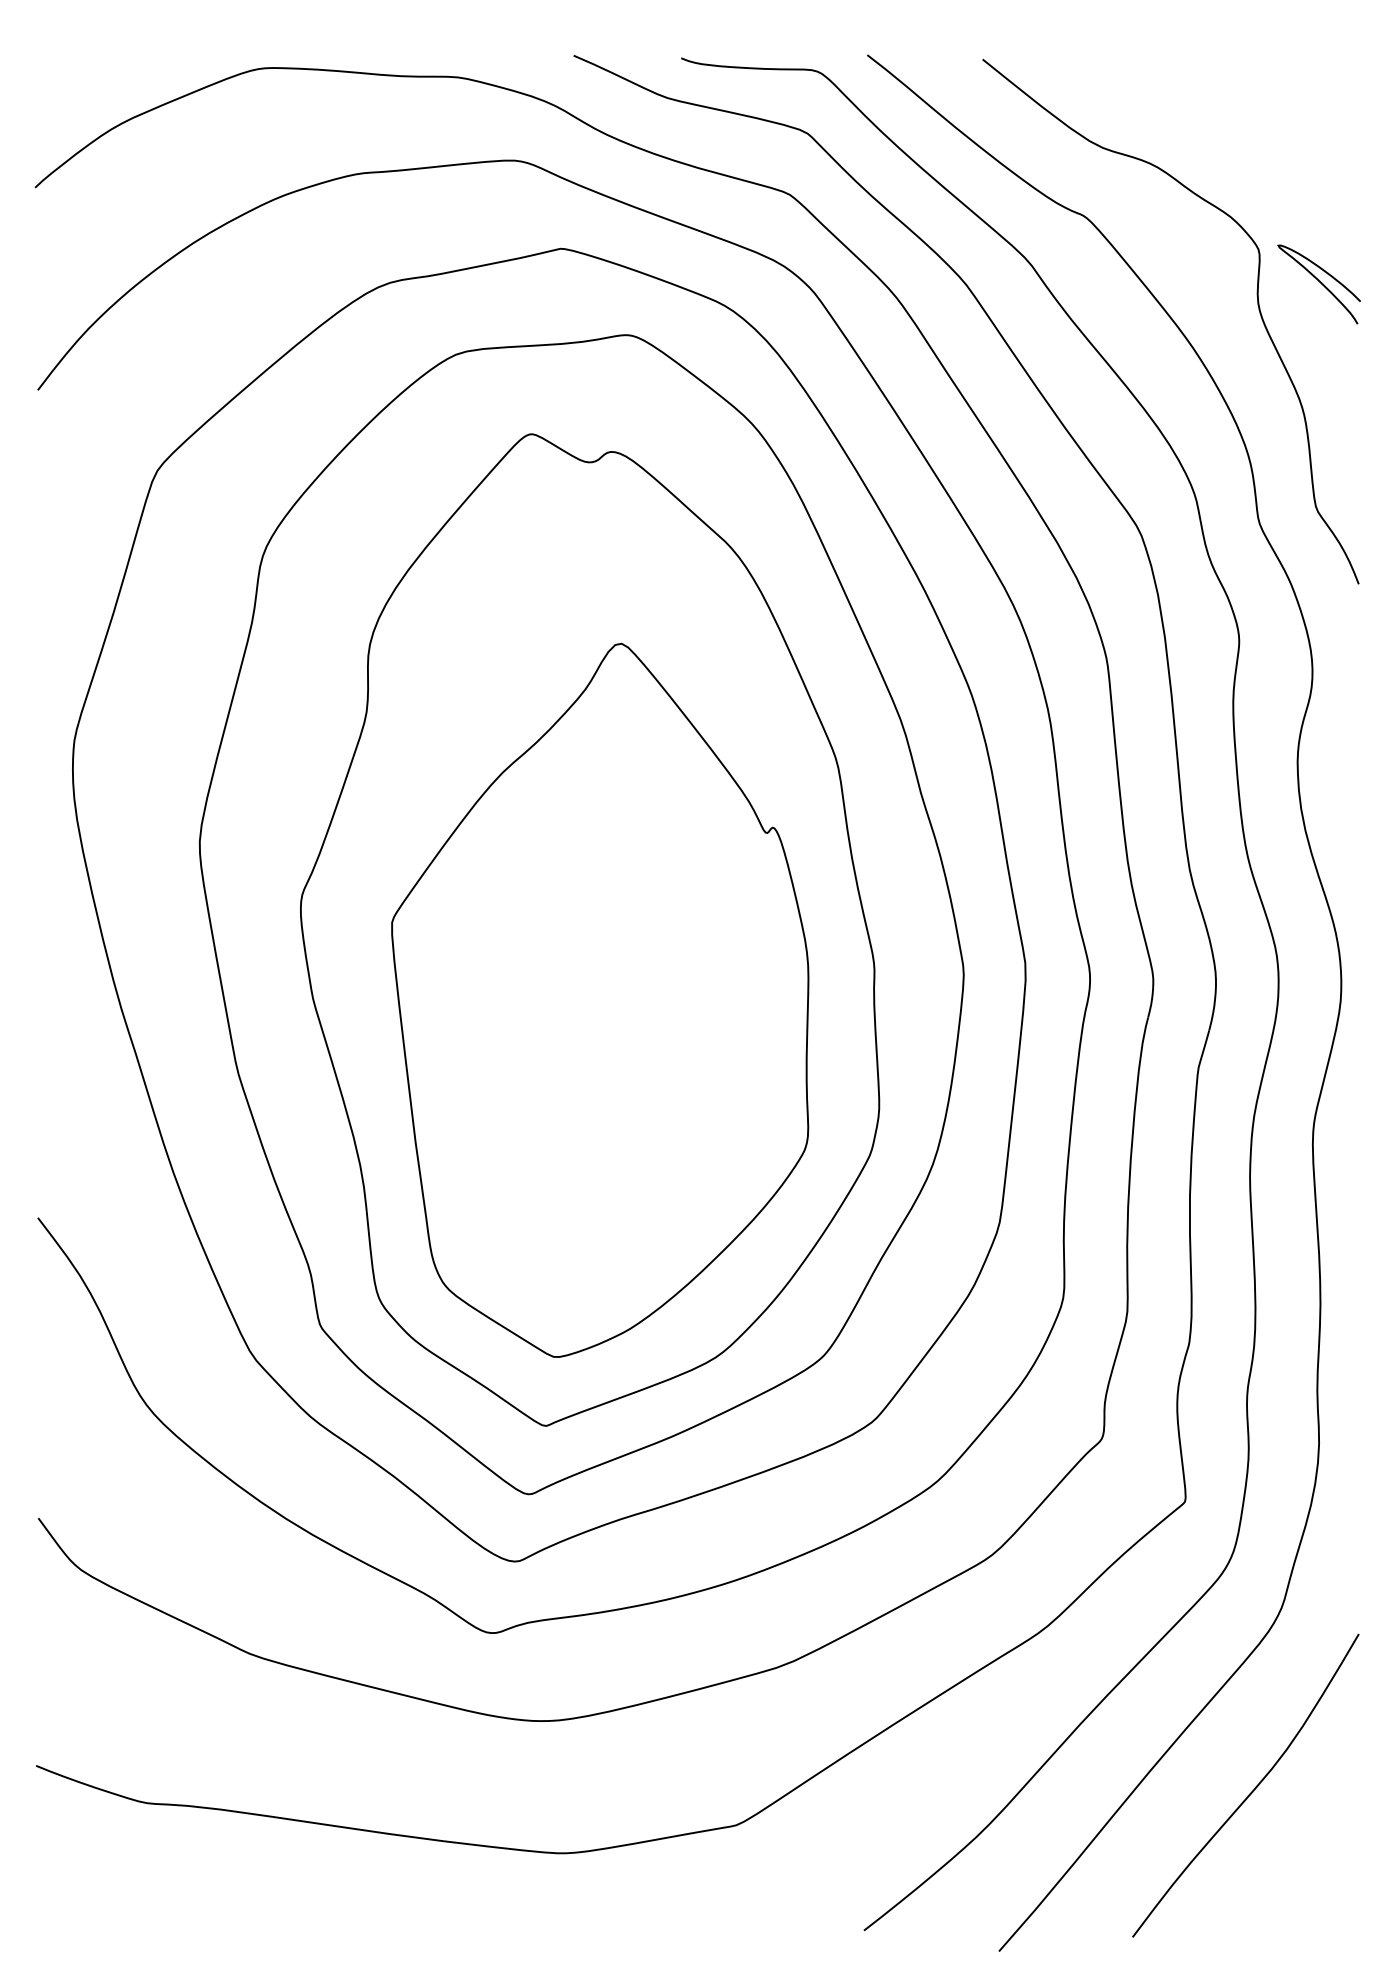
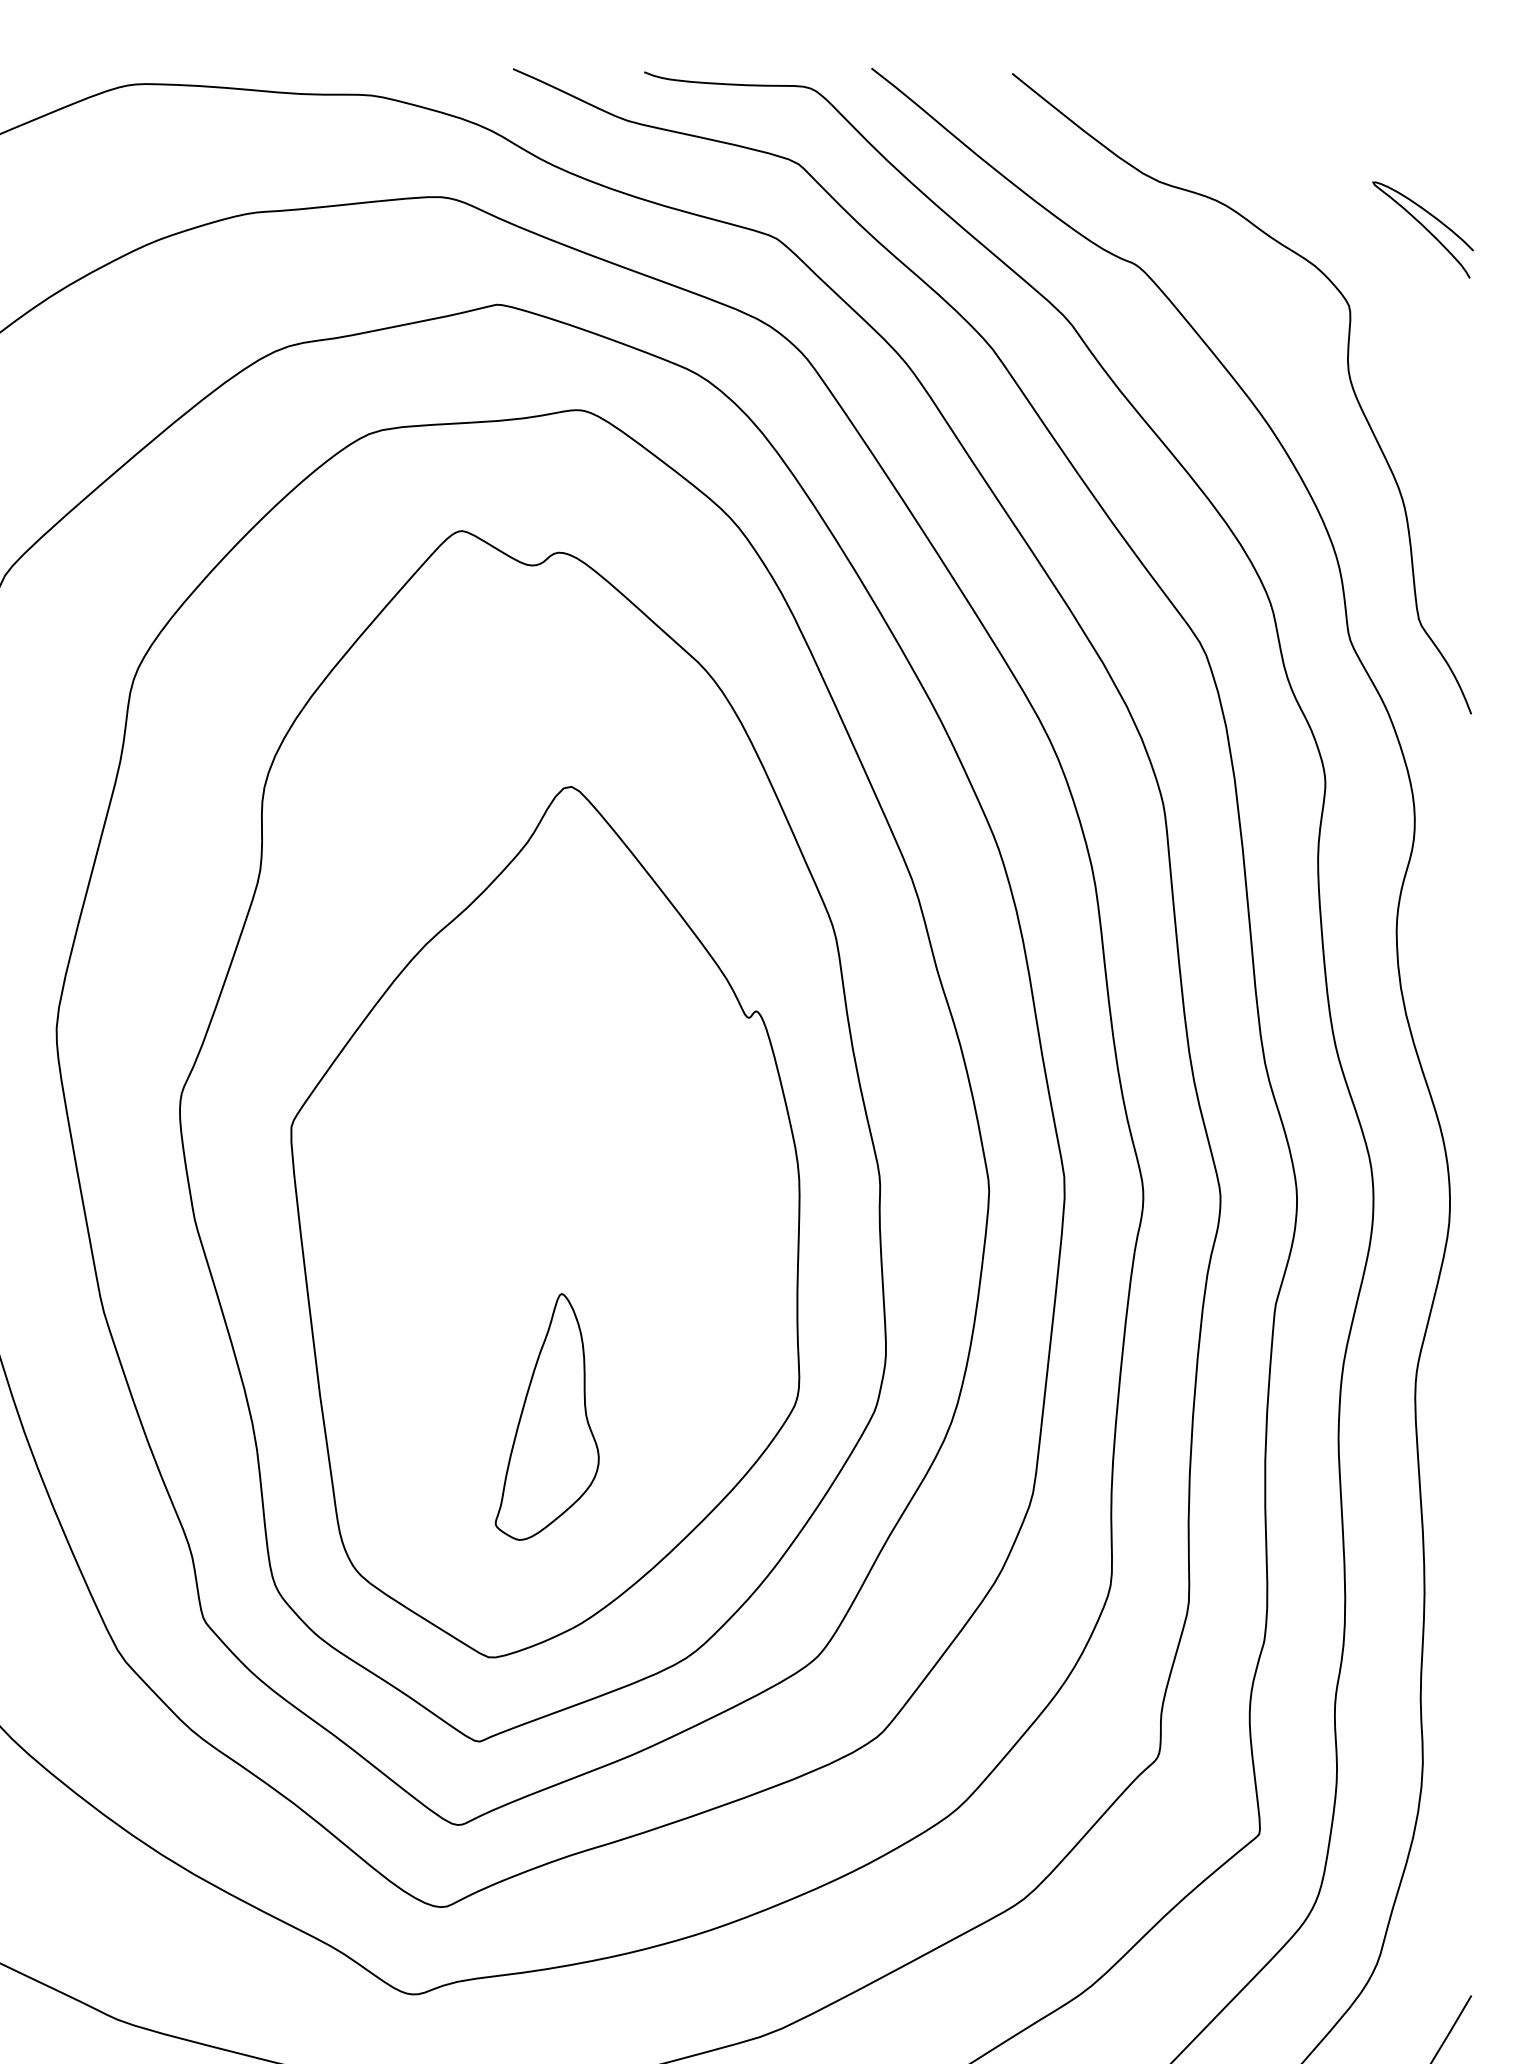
curve: (1319, 282) -> (1423, 227), moved
part: (601, 1159) -> (546, 1416), added

